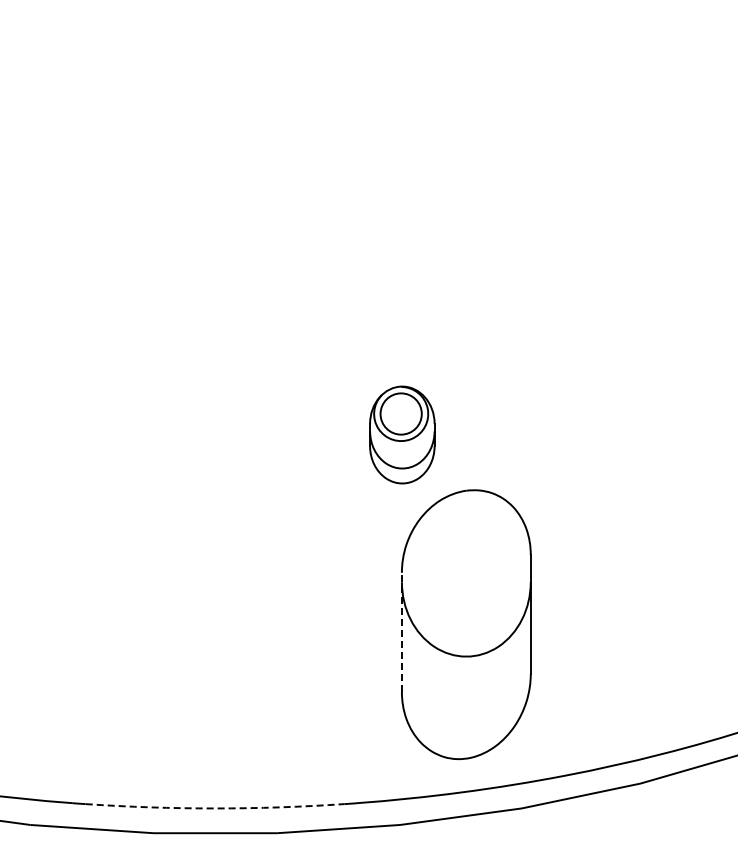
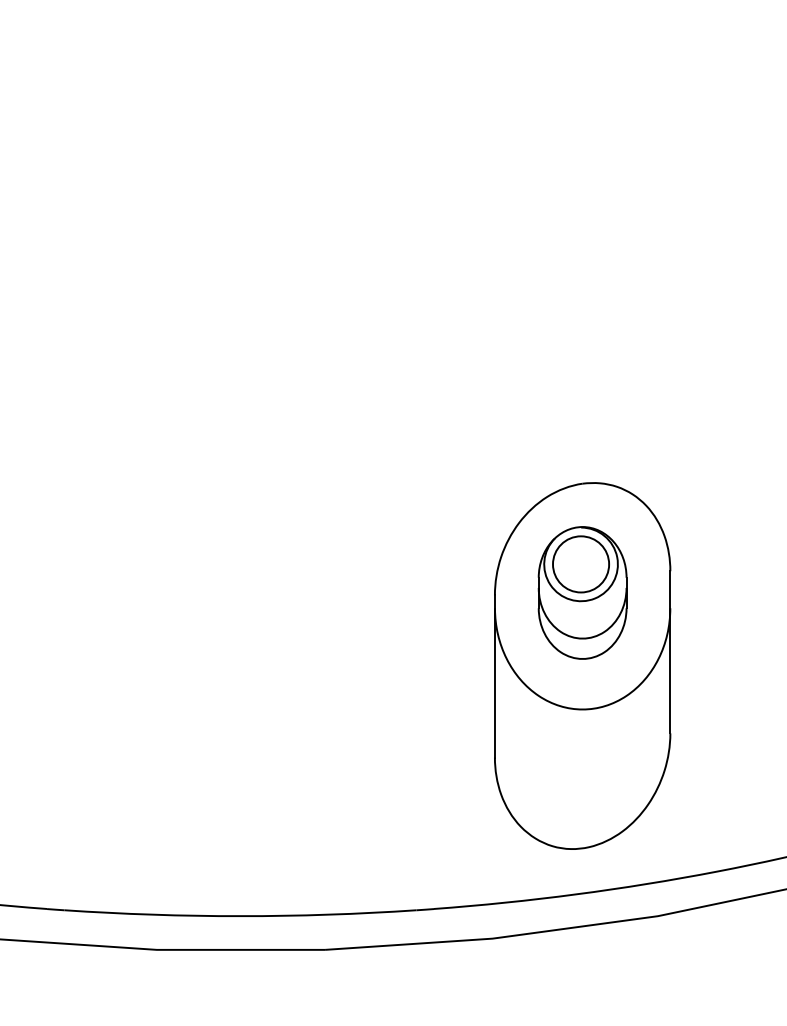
part: (402, 434) -> (582, 592), moved
line: (401, 632) -> (494, 676), dashed -> solid
arc: (215, 808) -> (241, 916), dashed -> solid

